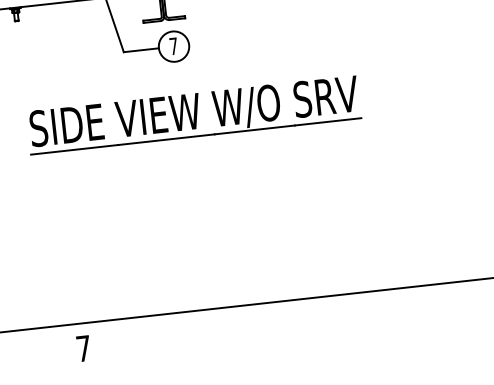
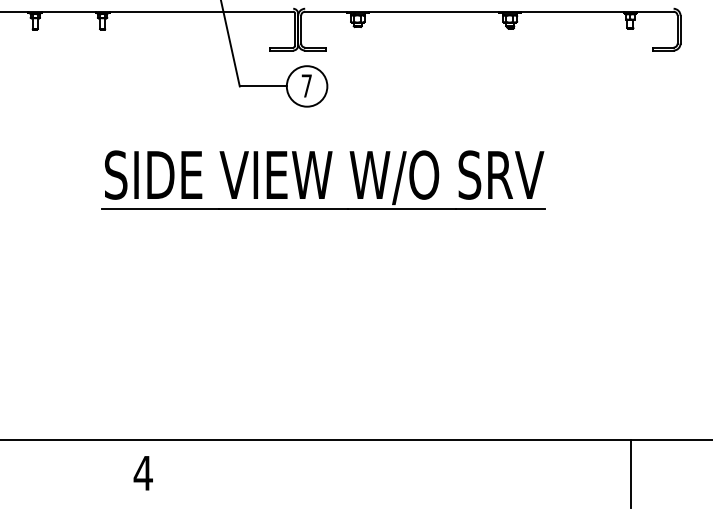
line: (447, 308) -> (630, 473), added
text: (83, 348) -> (142, 473), 7 -> 4

